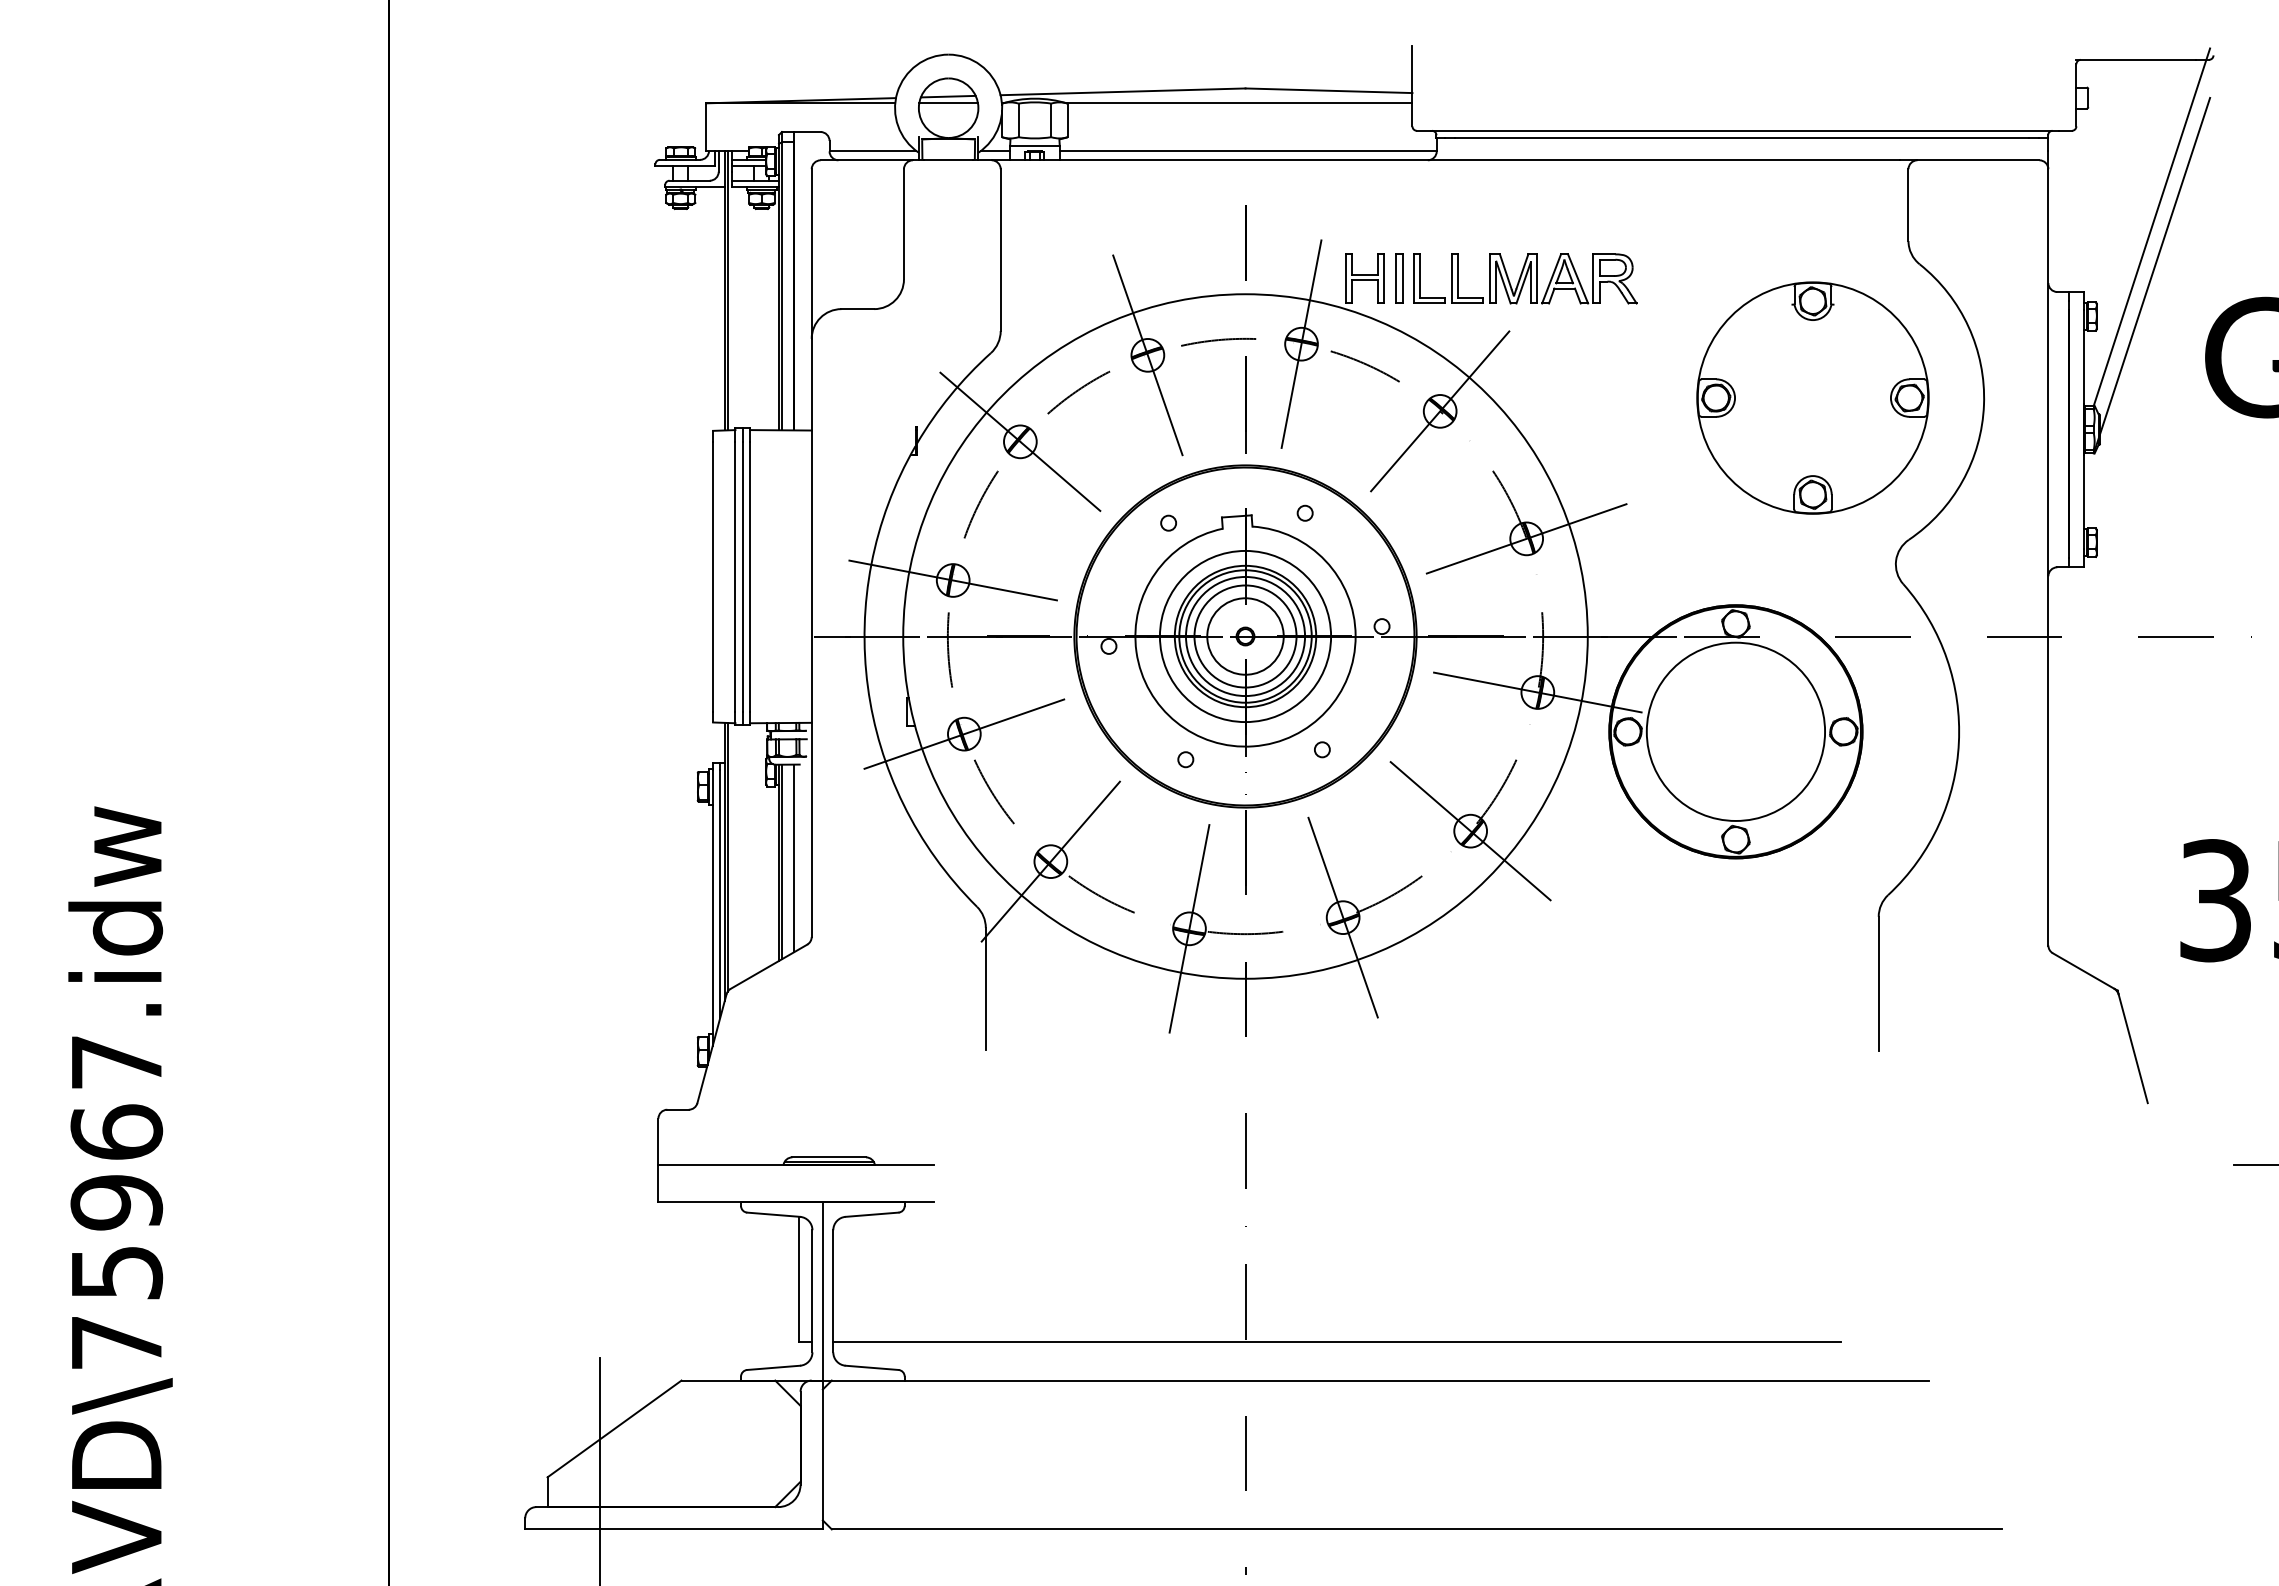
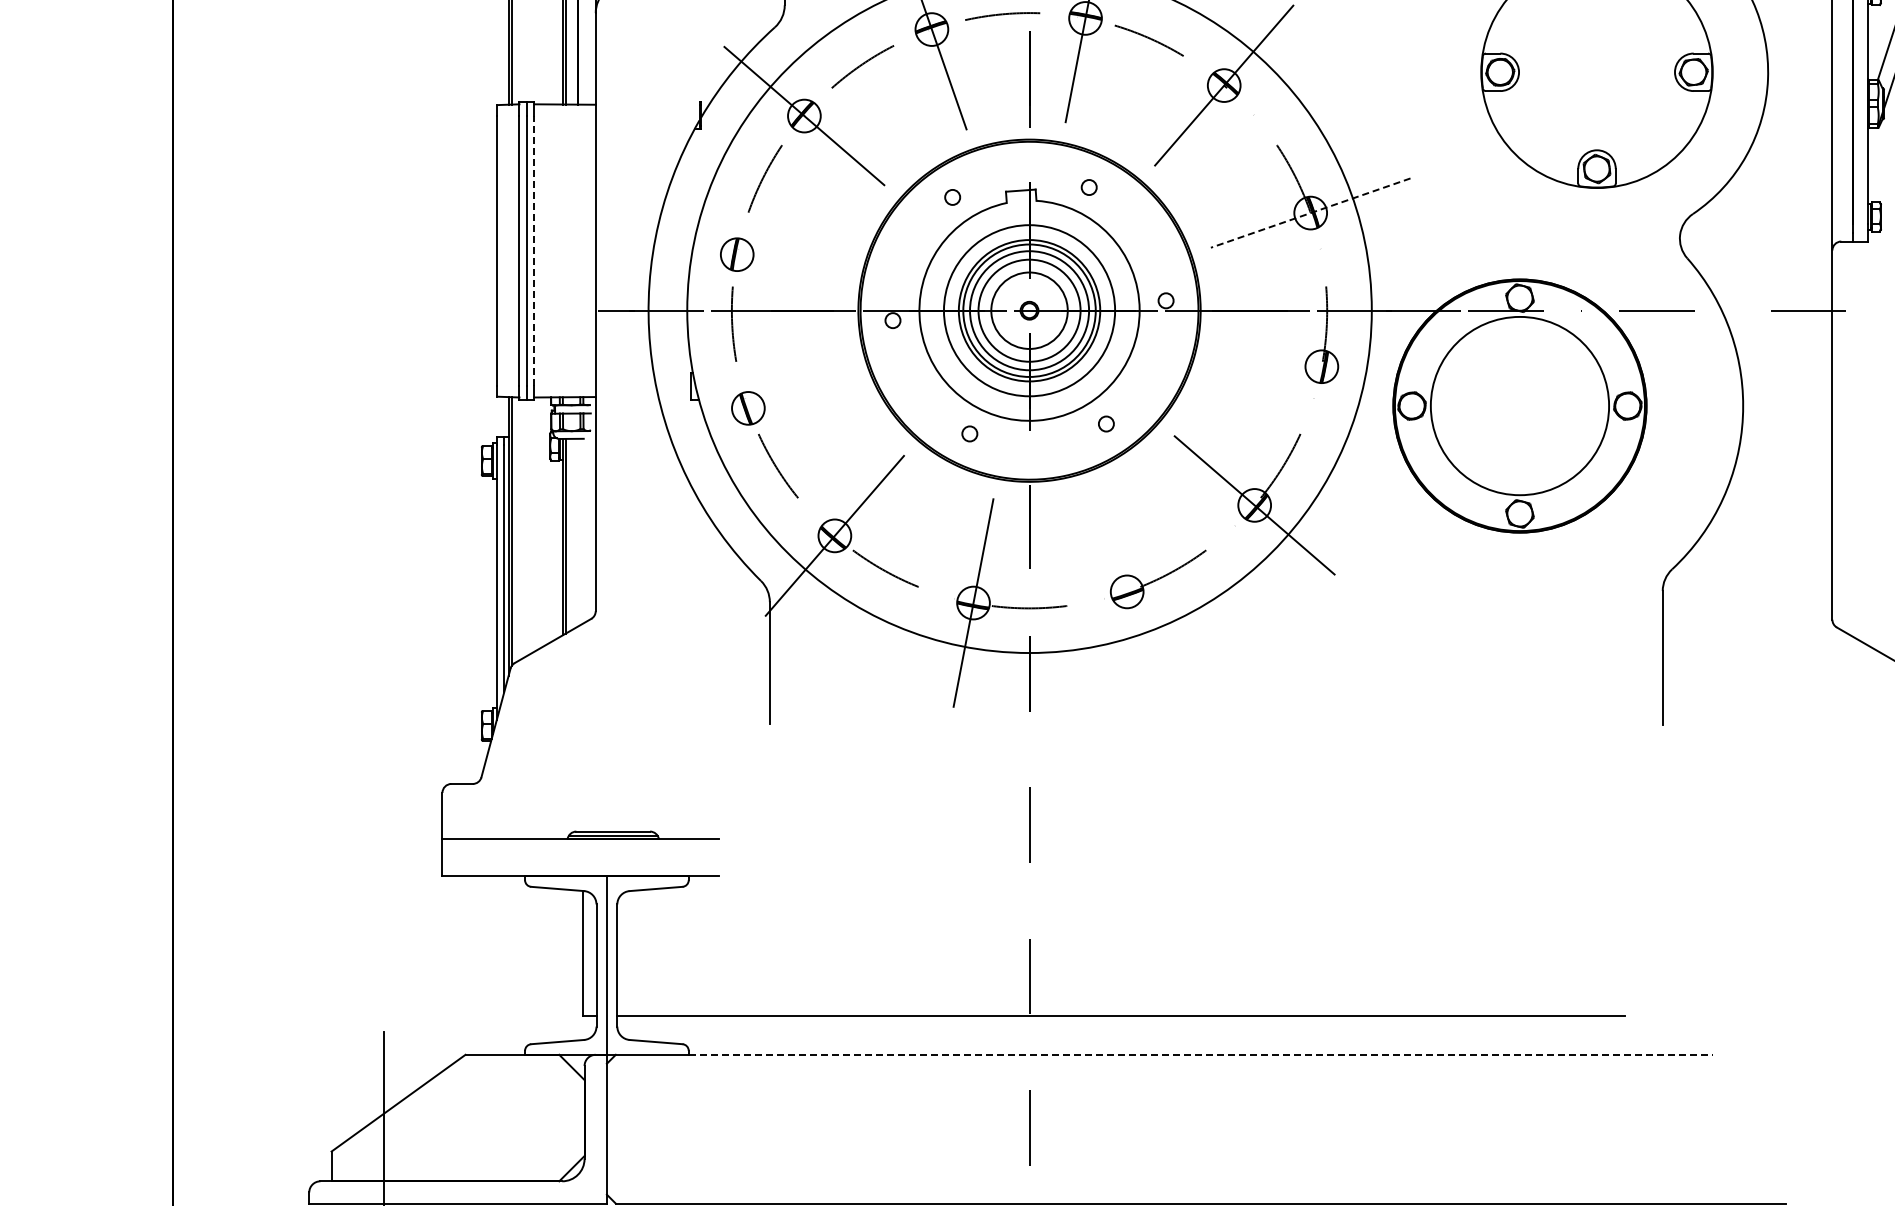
line: (1526, 538) -> (1310, 212), solid -> dashed
line: (750, 576) -> (534, 250), solid -> dashed
line: (952, 580) -> (736, 254), removed
line: (1537, 692) -> (1321, 366), removed
line: (964, 733) -> (748, 407), removed
line: (793, 858) -> (577, 532), removed
line: (1342, 917) -> (1126, 591), removed
line: (1416, 1380) -> (1200, 1054), solid -> dashed

